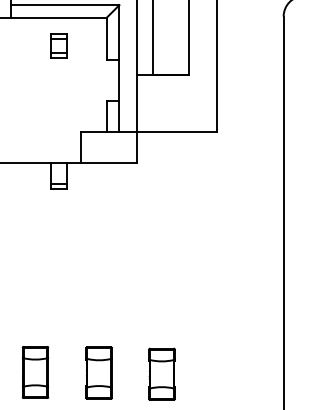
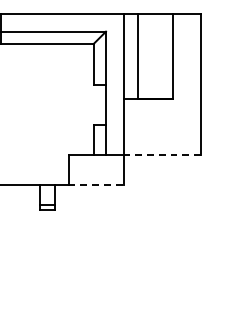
part: (58, 45) -> (46, 70), removed
line: (177, 132) -> (162, 155), solid -> dashed
line: (109, 162) -> (96, 184), solid -> dashed

